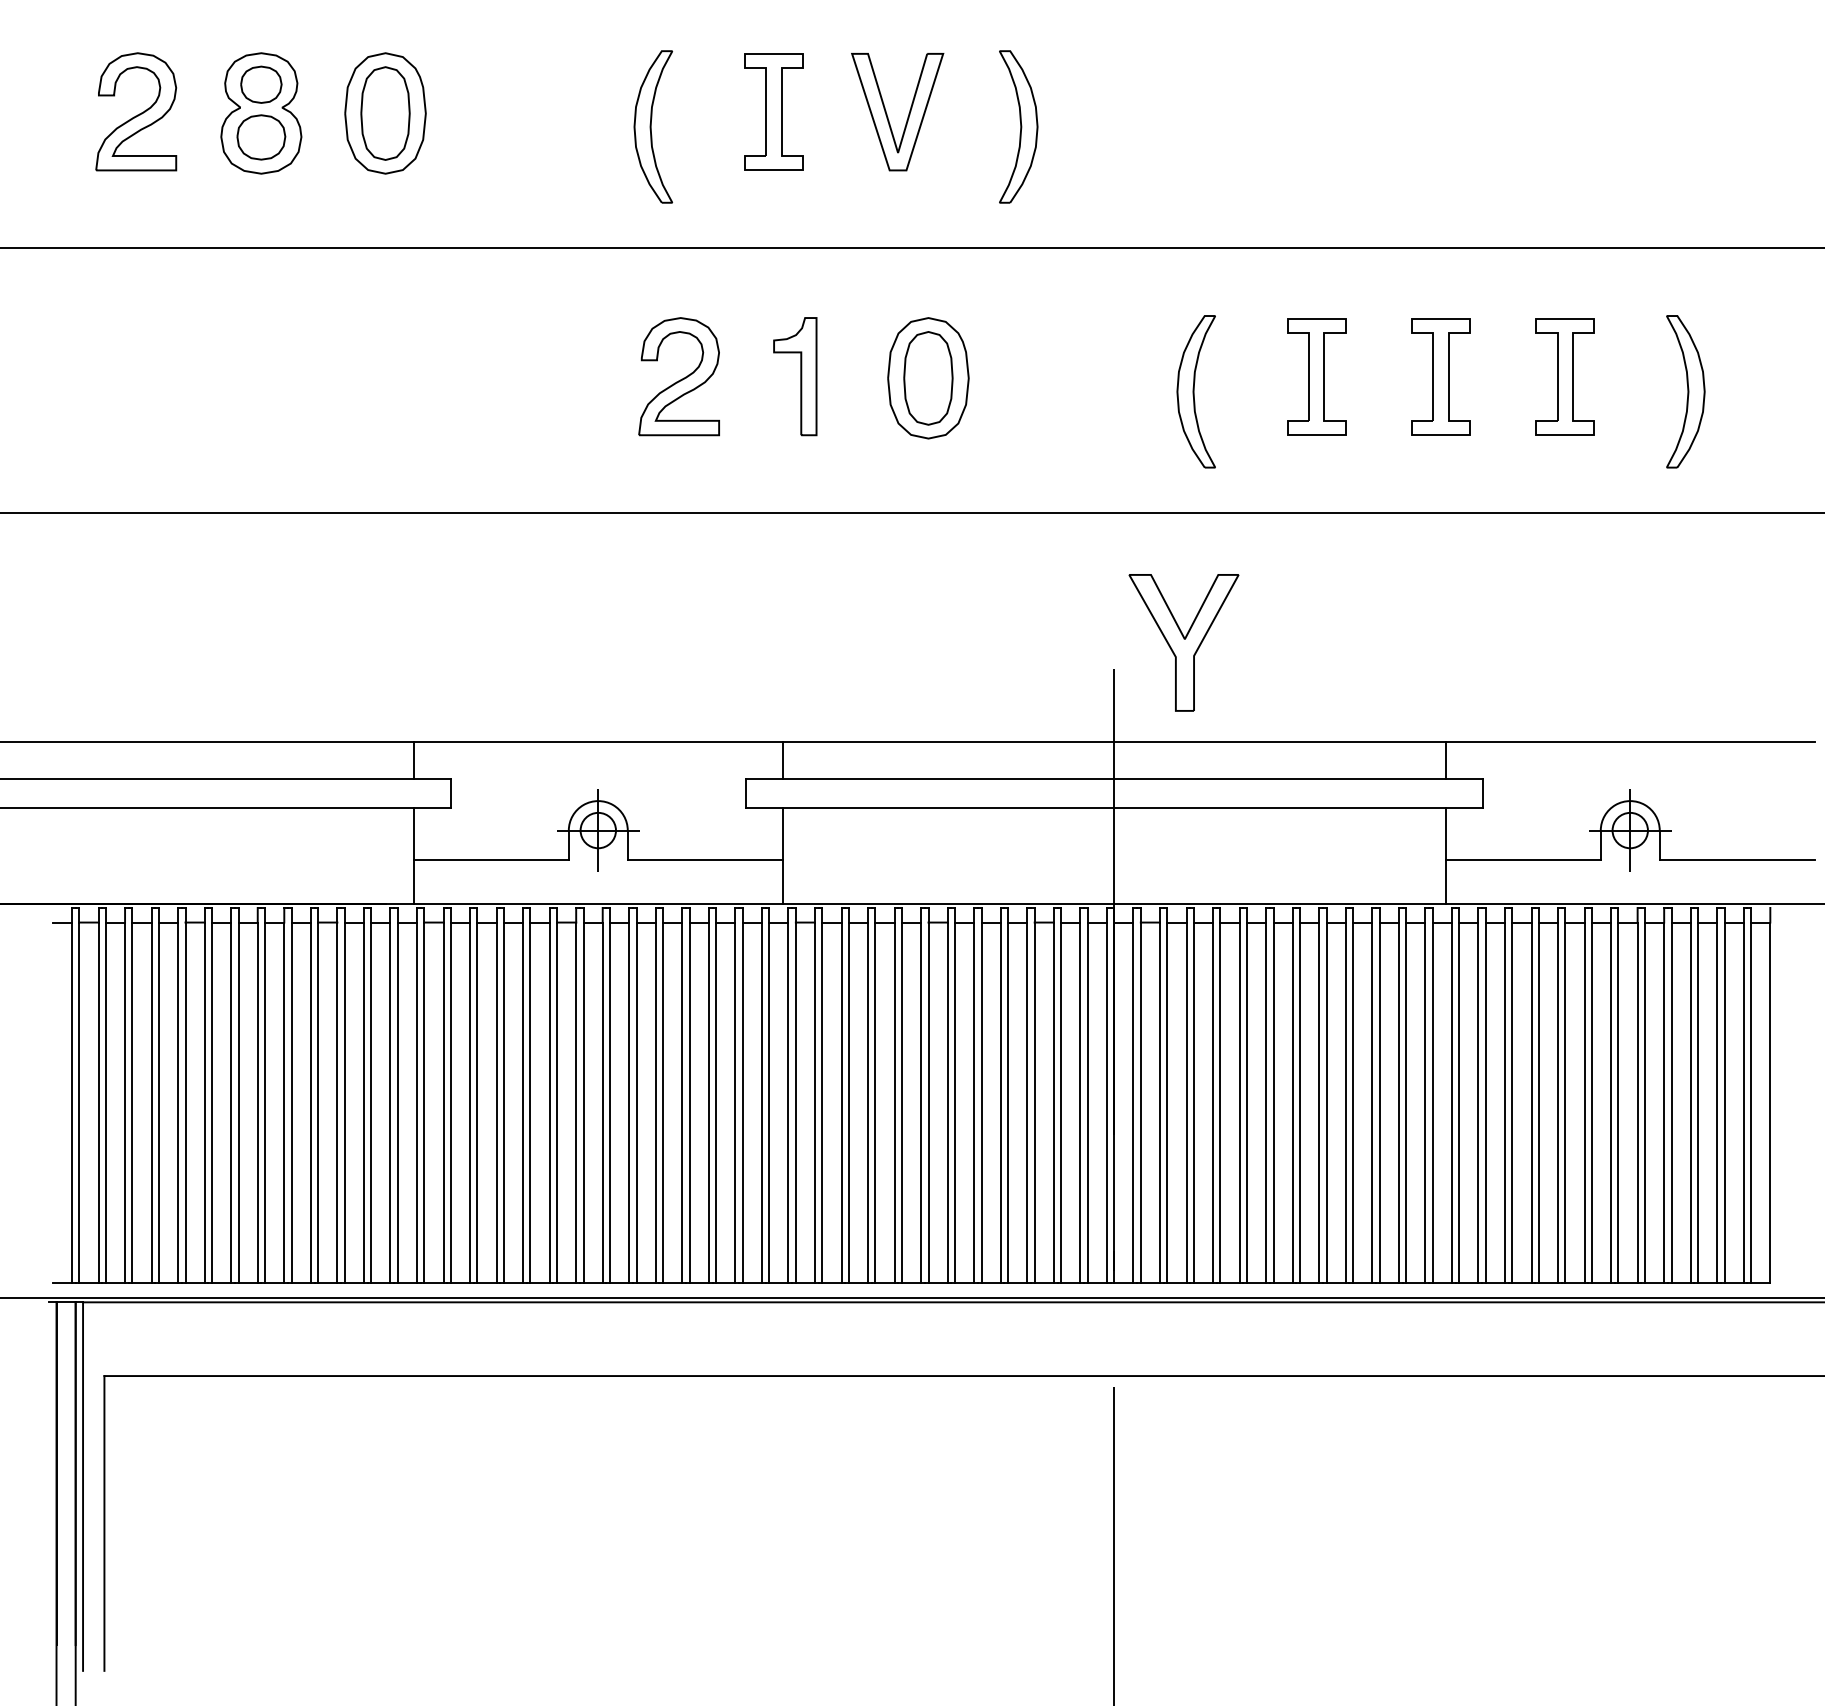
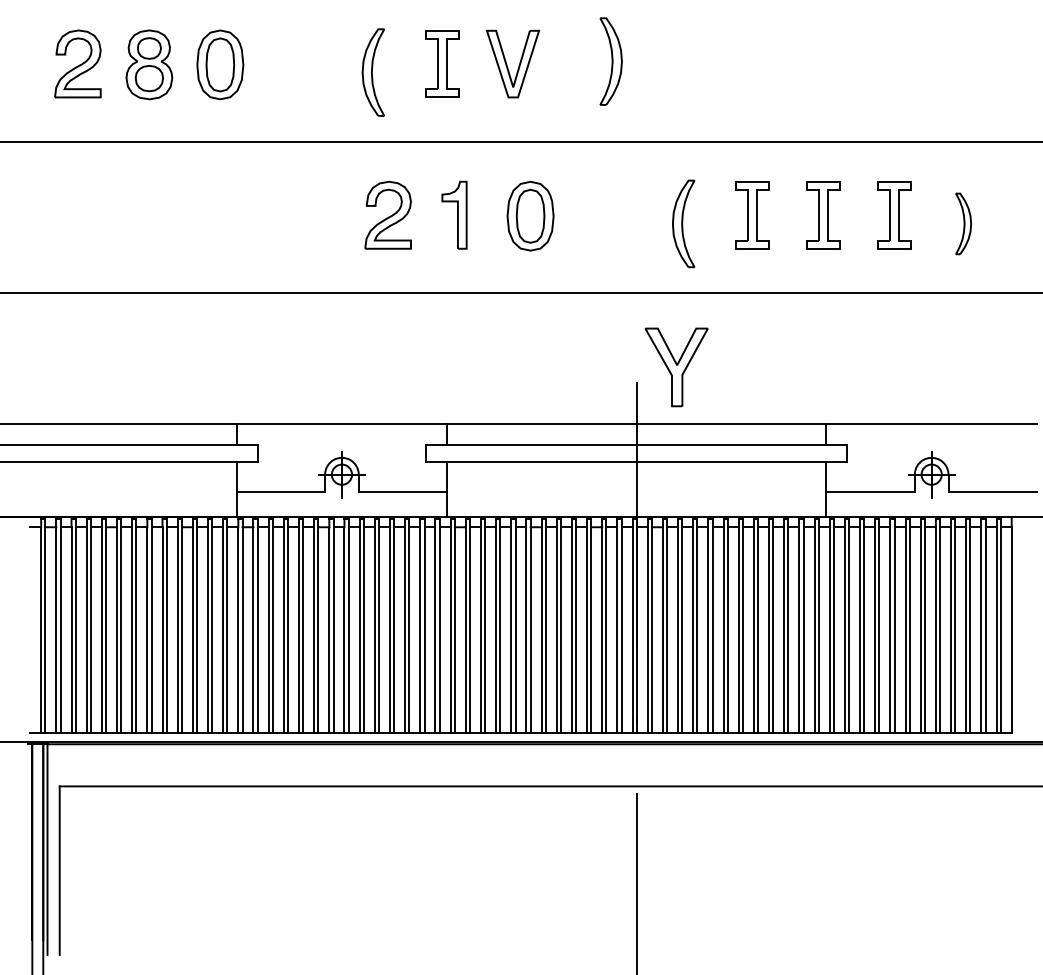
part: (1017, 126) -> (610, 61), moved
part: (1685, 391) -> (963, 223), size x0.7

